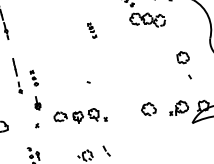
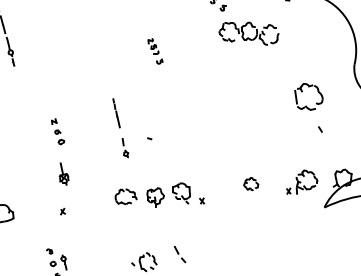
part: (182, 57) -> (307, 96), size x1.4
part: (17, 76) -> (120, 128), moved
part: (148, 109) -> (250, 184), size x0.6
part: (80, 115) -> (159, 194), moved

